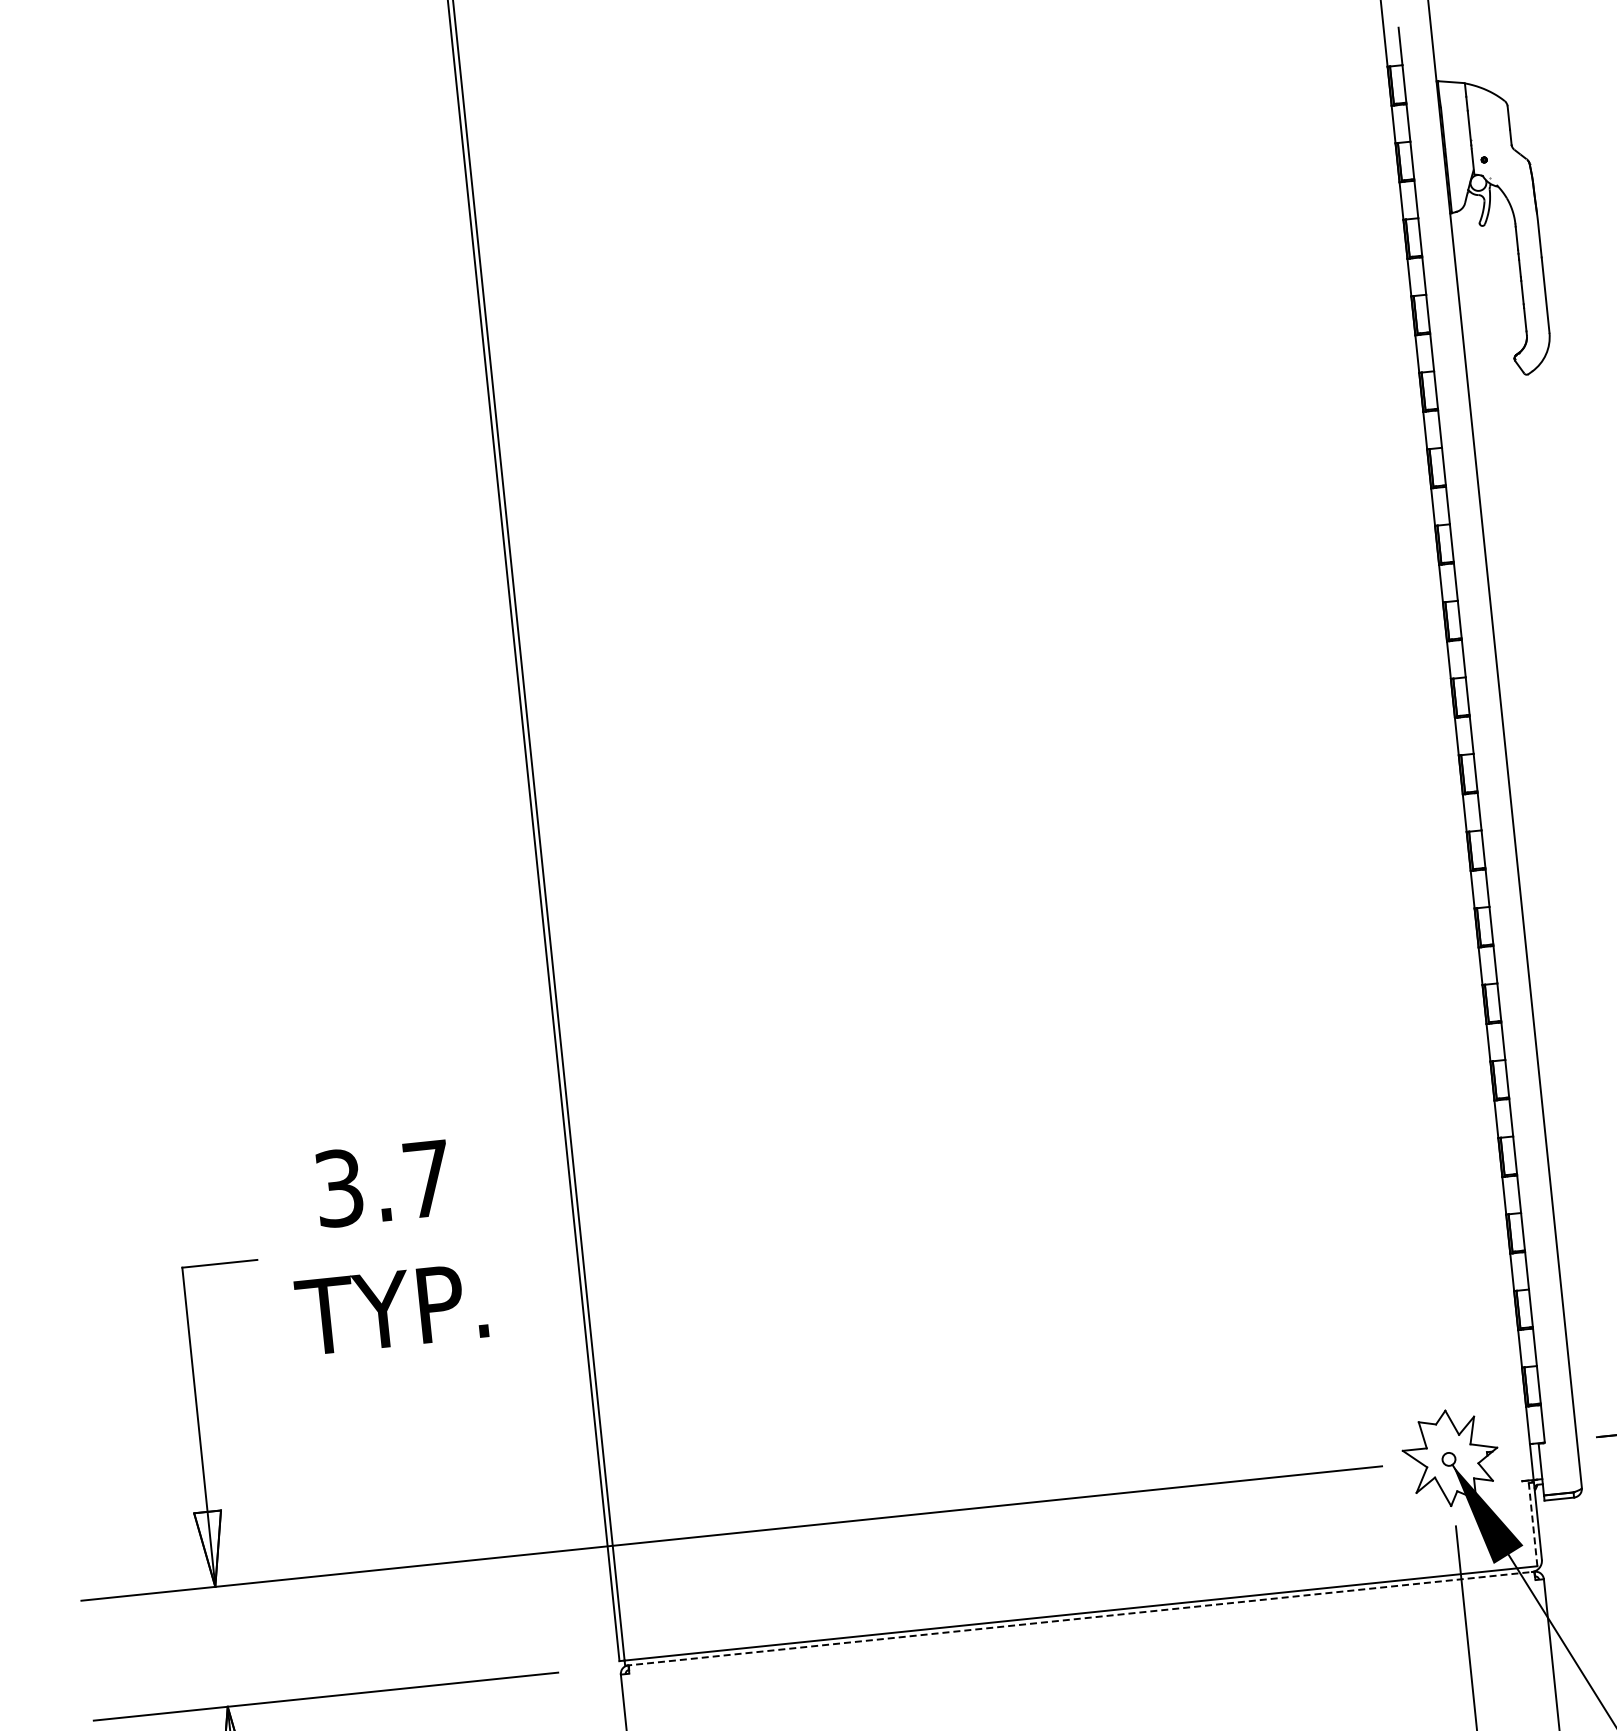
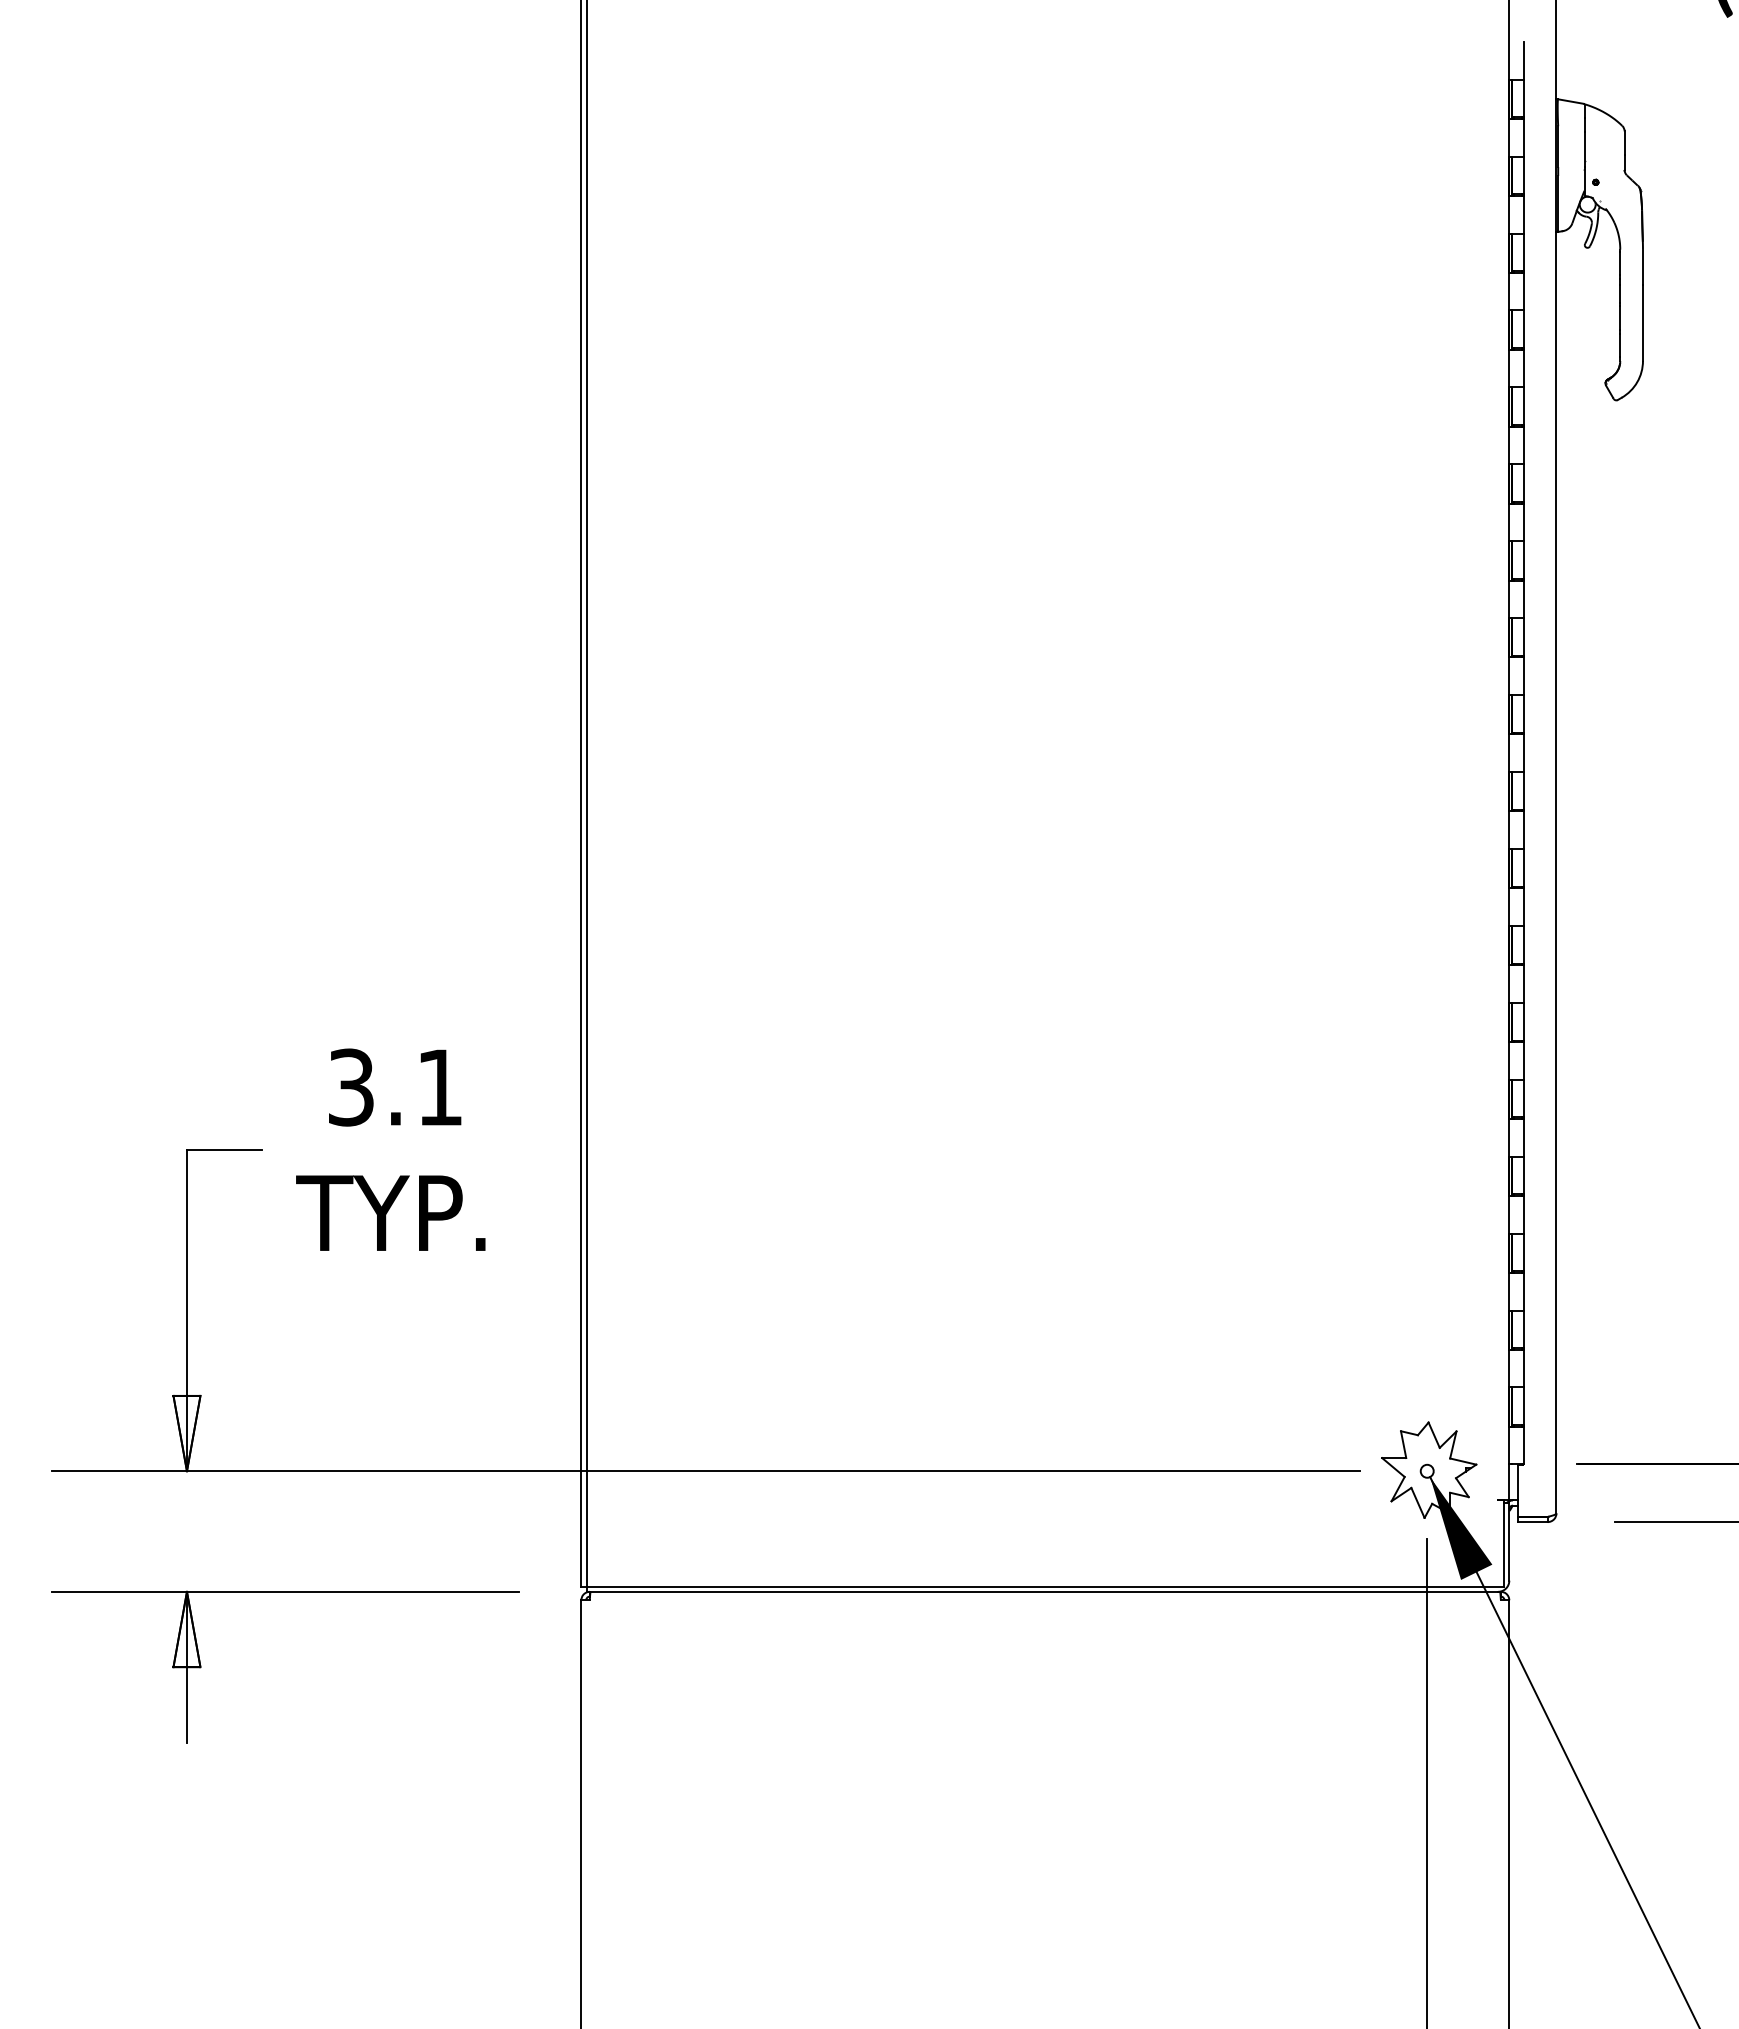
text: (427, 1179) -> (439, 1087), 3.7 -> 3.1
line: (1533, 1523) -> (1504, 1543), dashed -> solid
line: (1078, 1618) -> (1042, 1591), dashed -> solid

